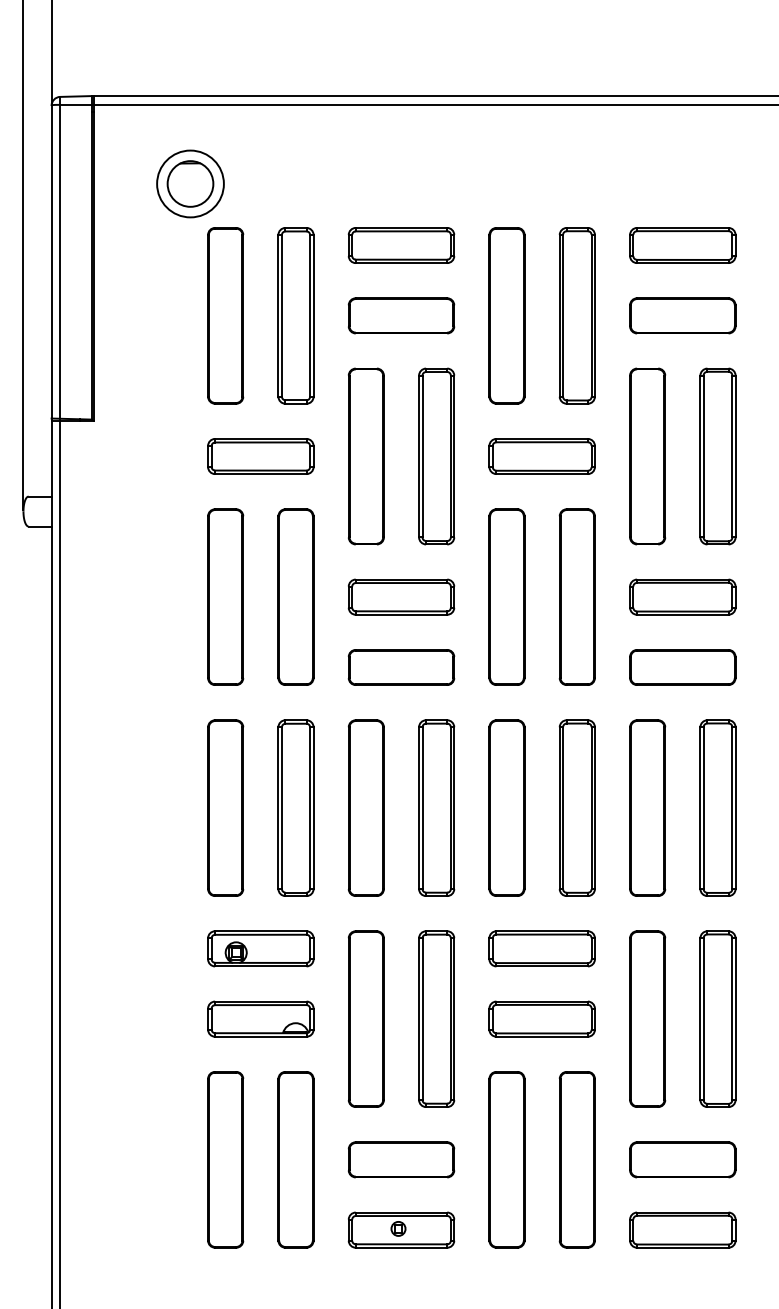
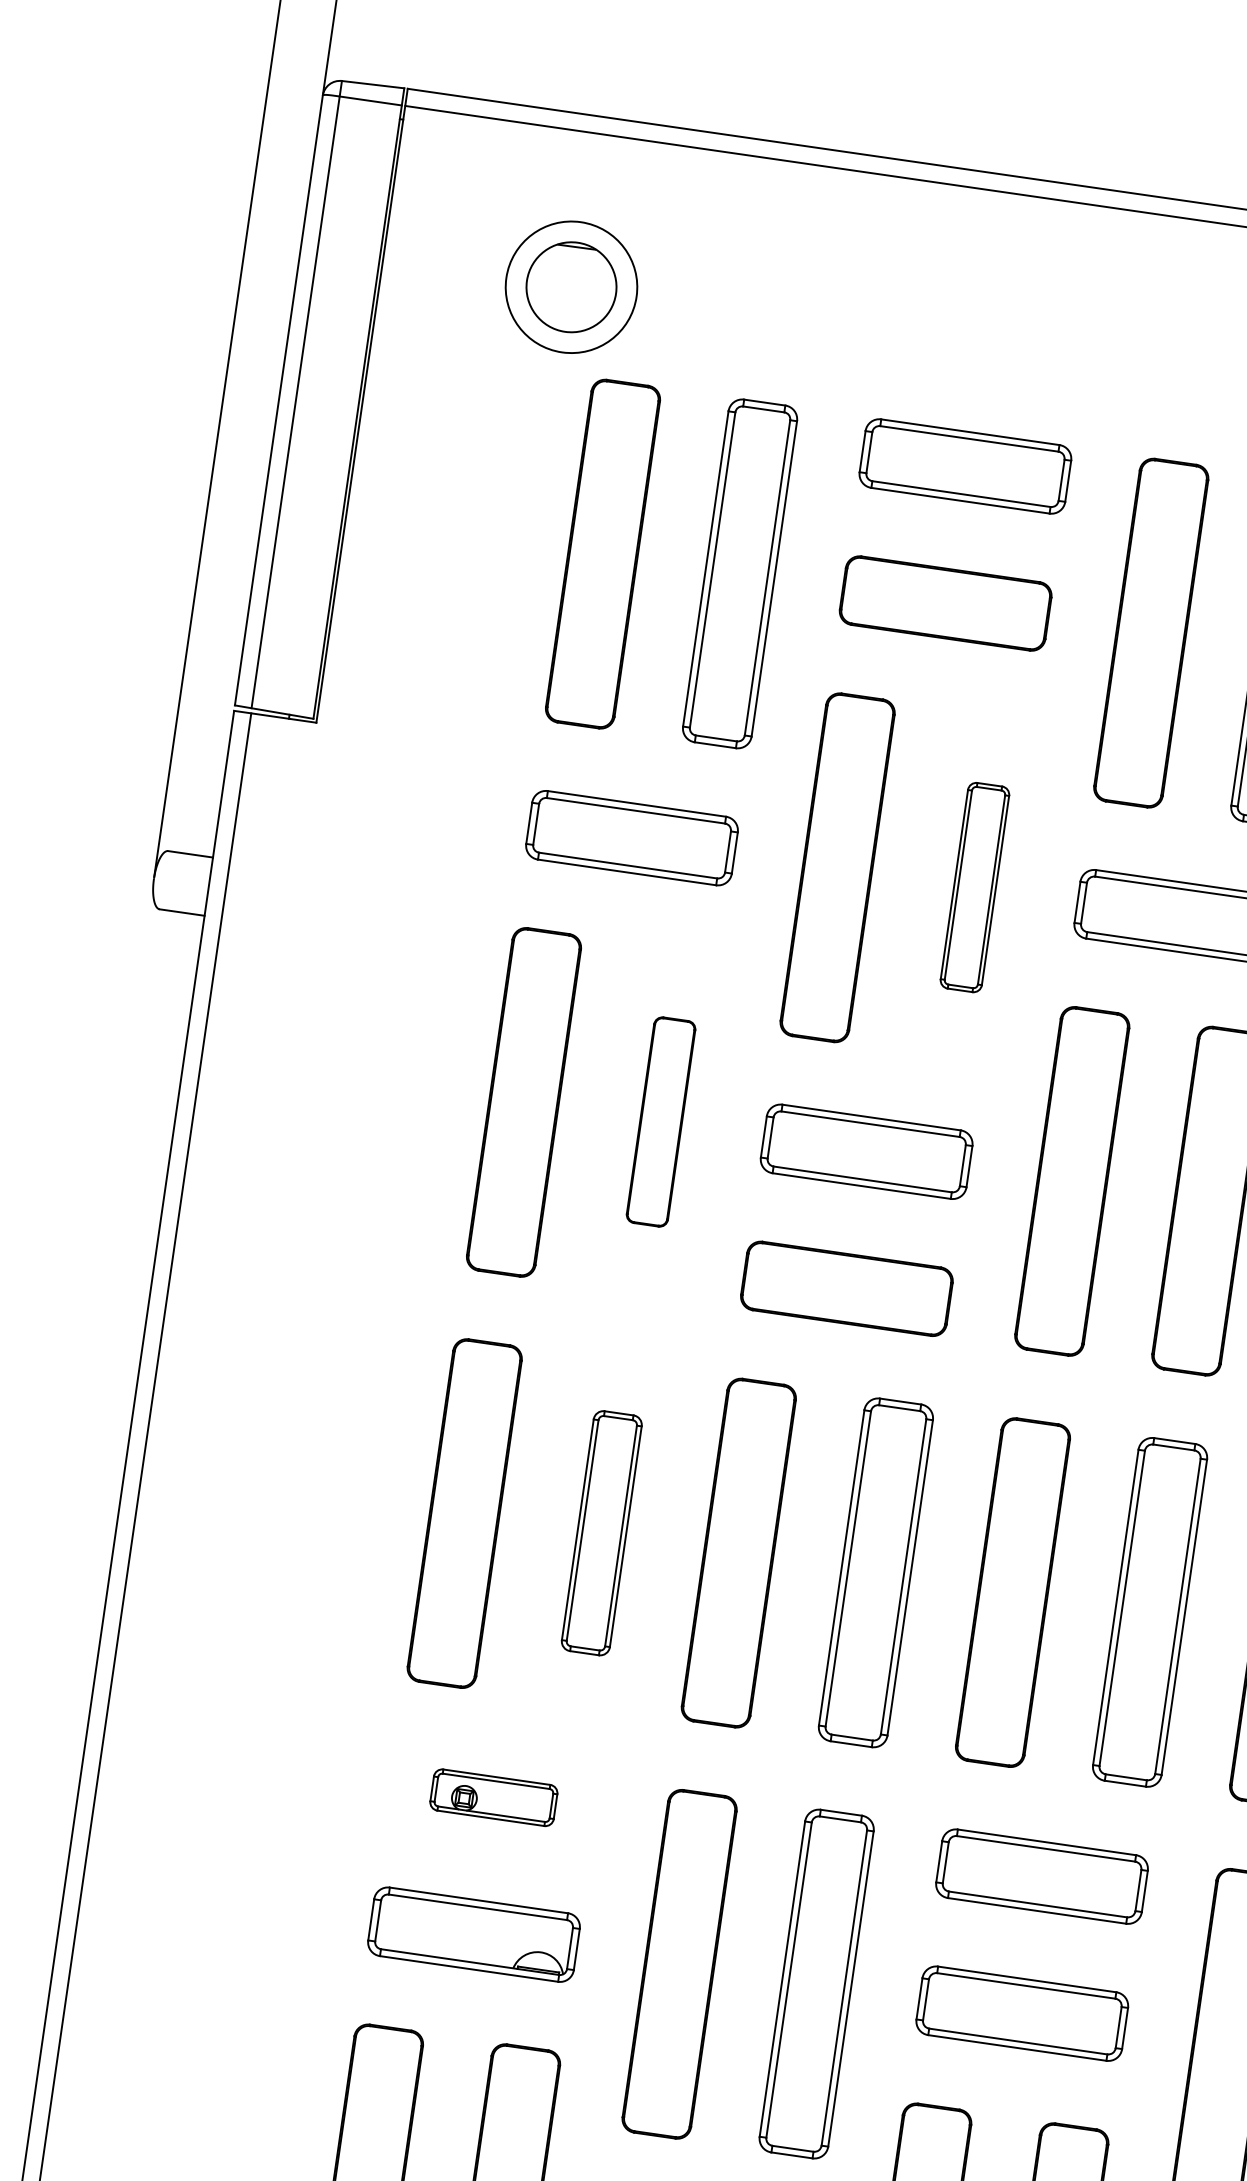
part: (436, 456) -> (974, 887), size x0.6
part: (295, 596) -> (660, 1120), size x0.6
part: (295, 807) -> (601, 1531), size x0.7
part: (260, 948) -> (493, 1796), size x0.6

